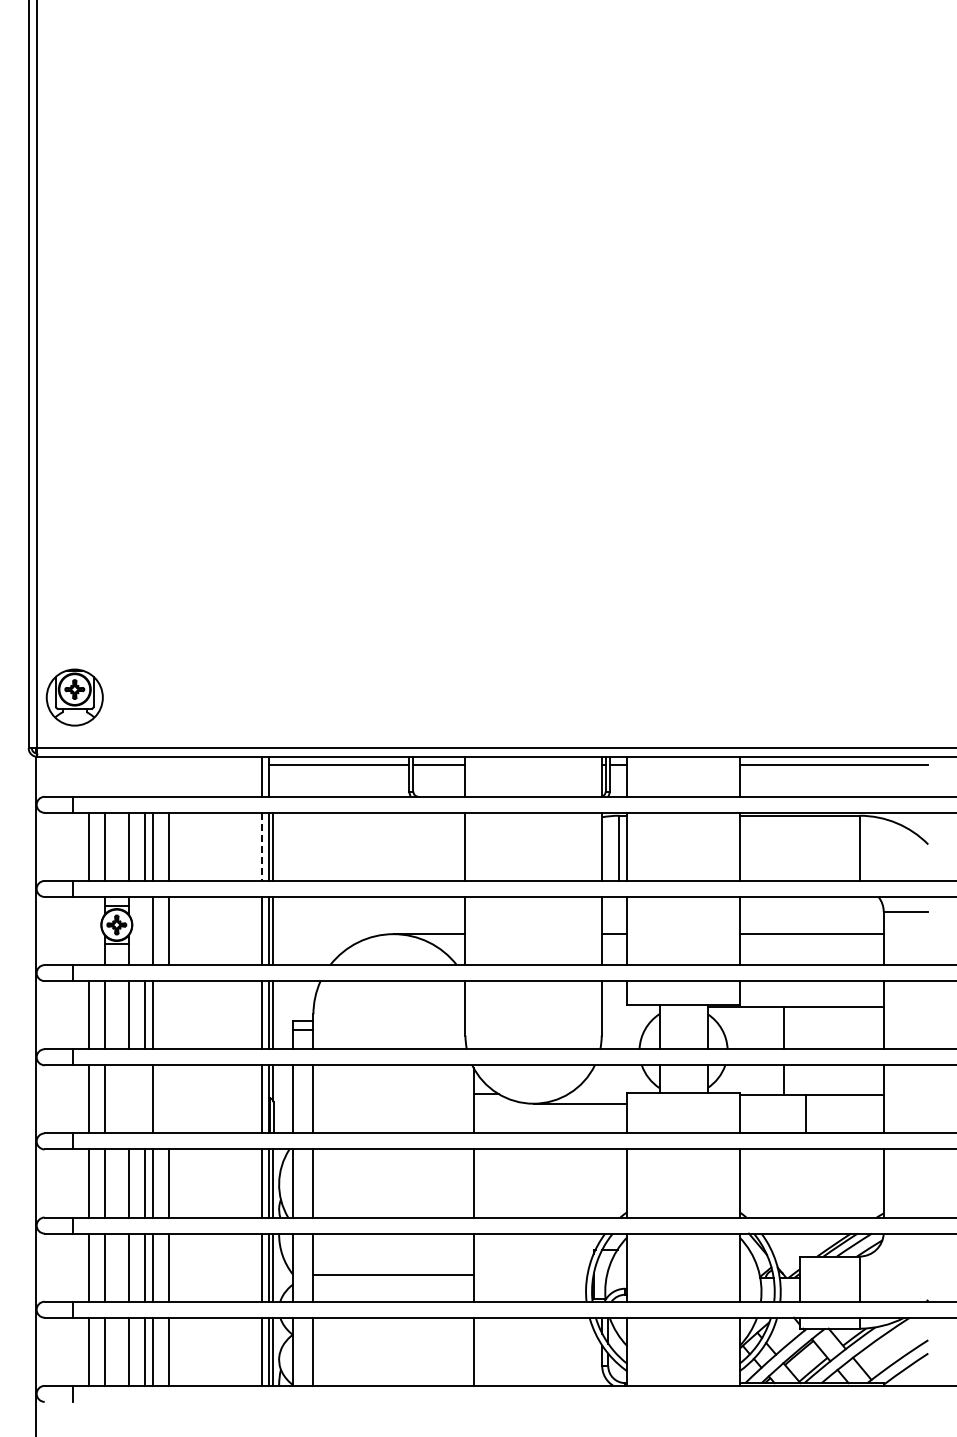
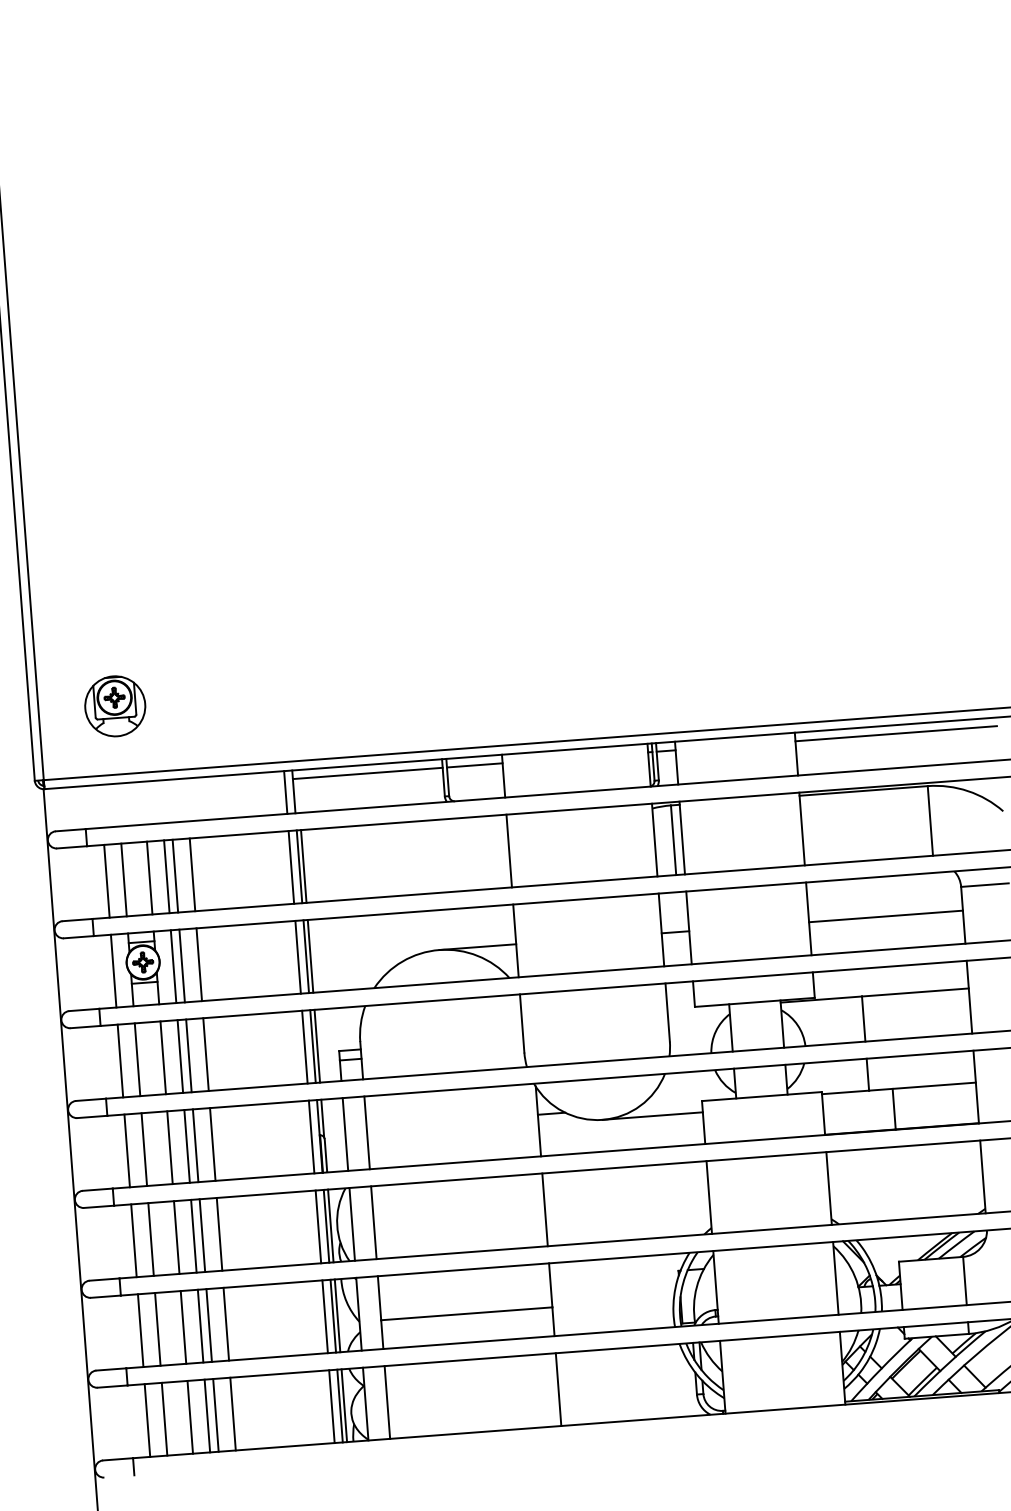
part: (74, 697) -> (114, 706), moved
line: (261, 847) -> (291, 868), dashed -> solid
line: (88, 930) -> (113, 970), added
line: (144, 930) -> (173, 966), added
line: (168, 1015) -> (205, 1054), added
line: (128, 1099) -> (169, 1147), added
line: (144, 1099) -> (186, 1146), added
line: (168, 1099) -> (212, 1144), added

